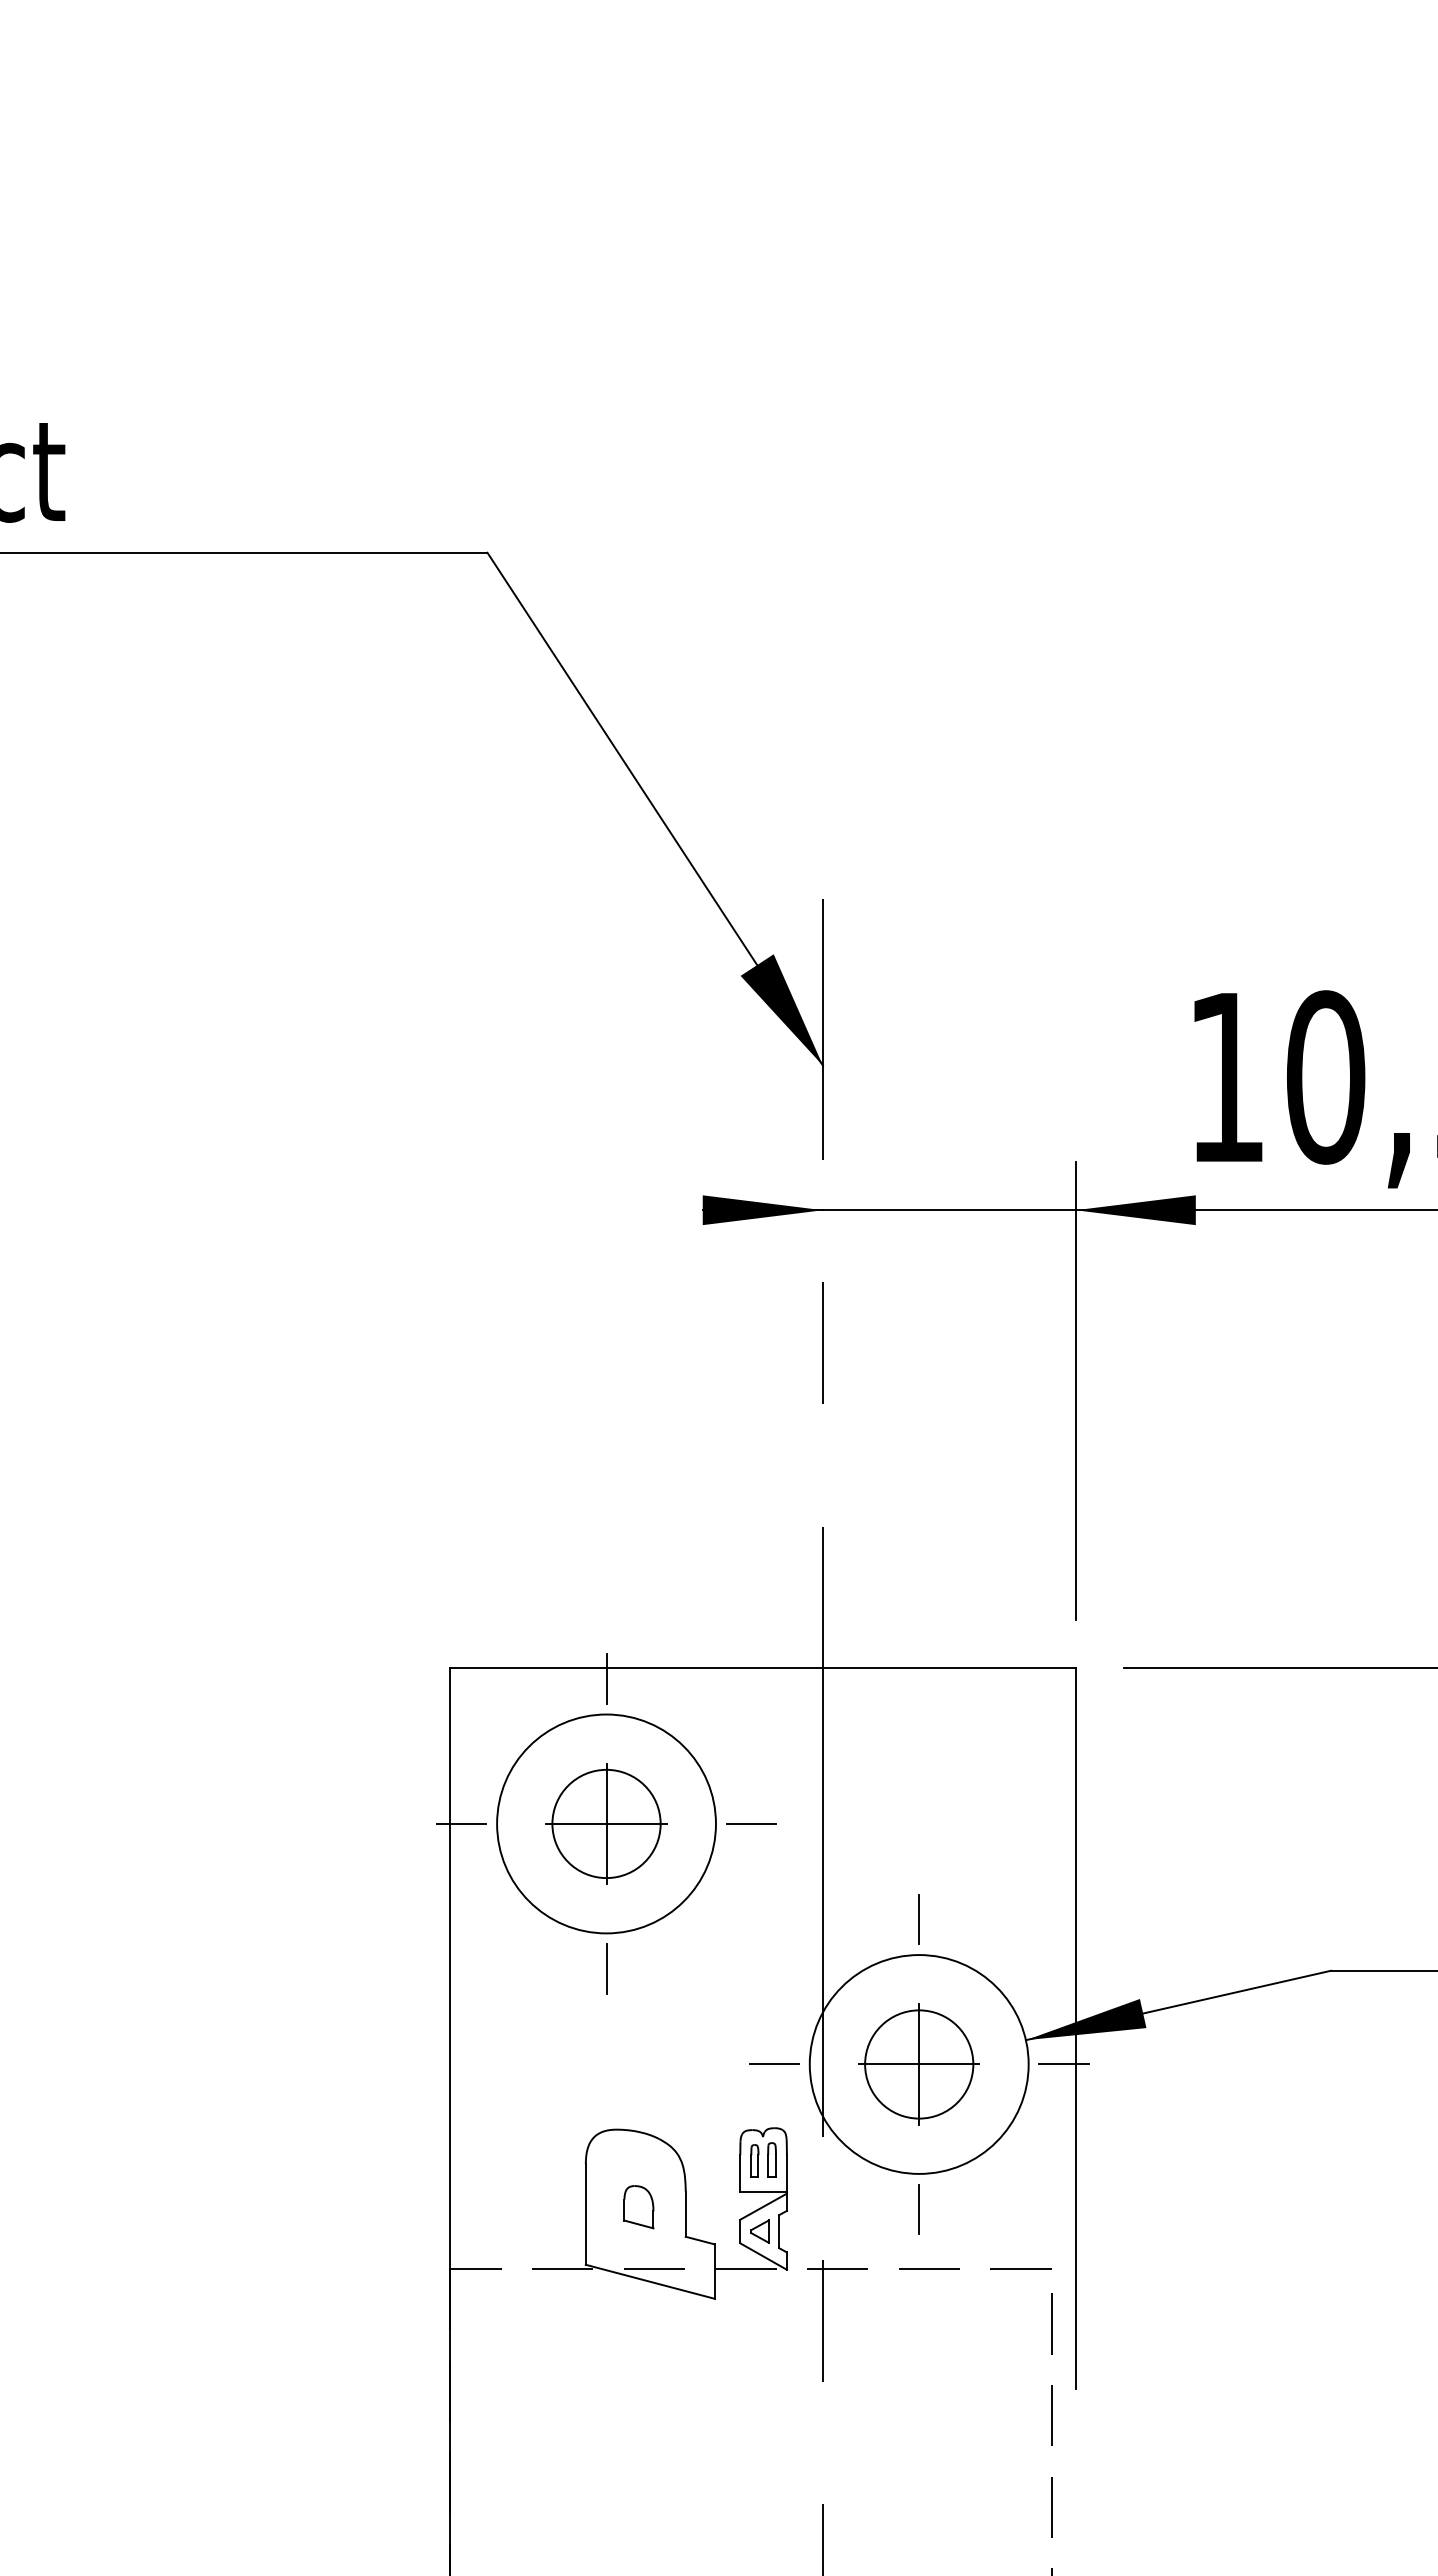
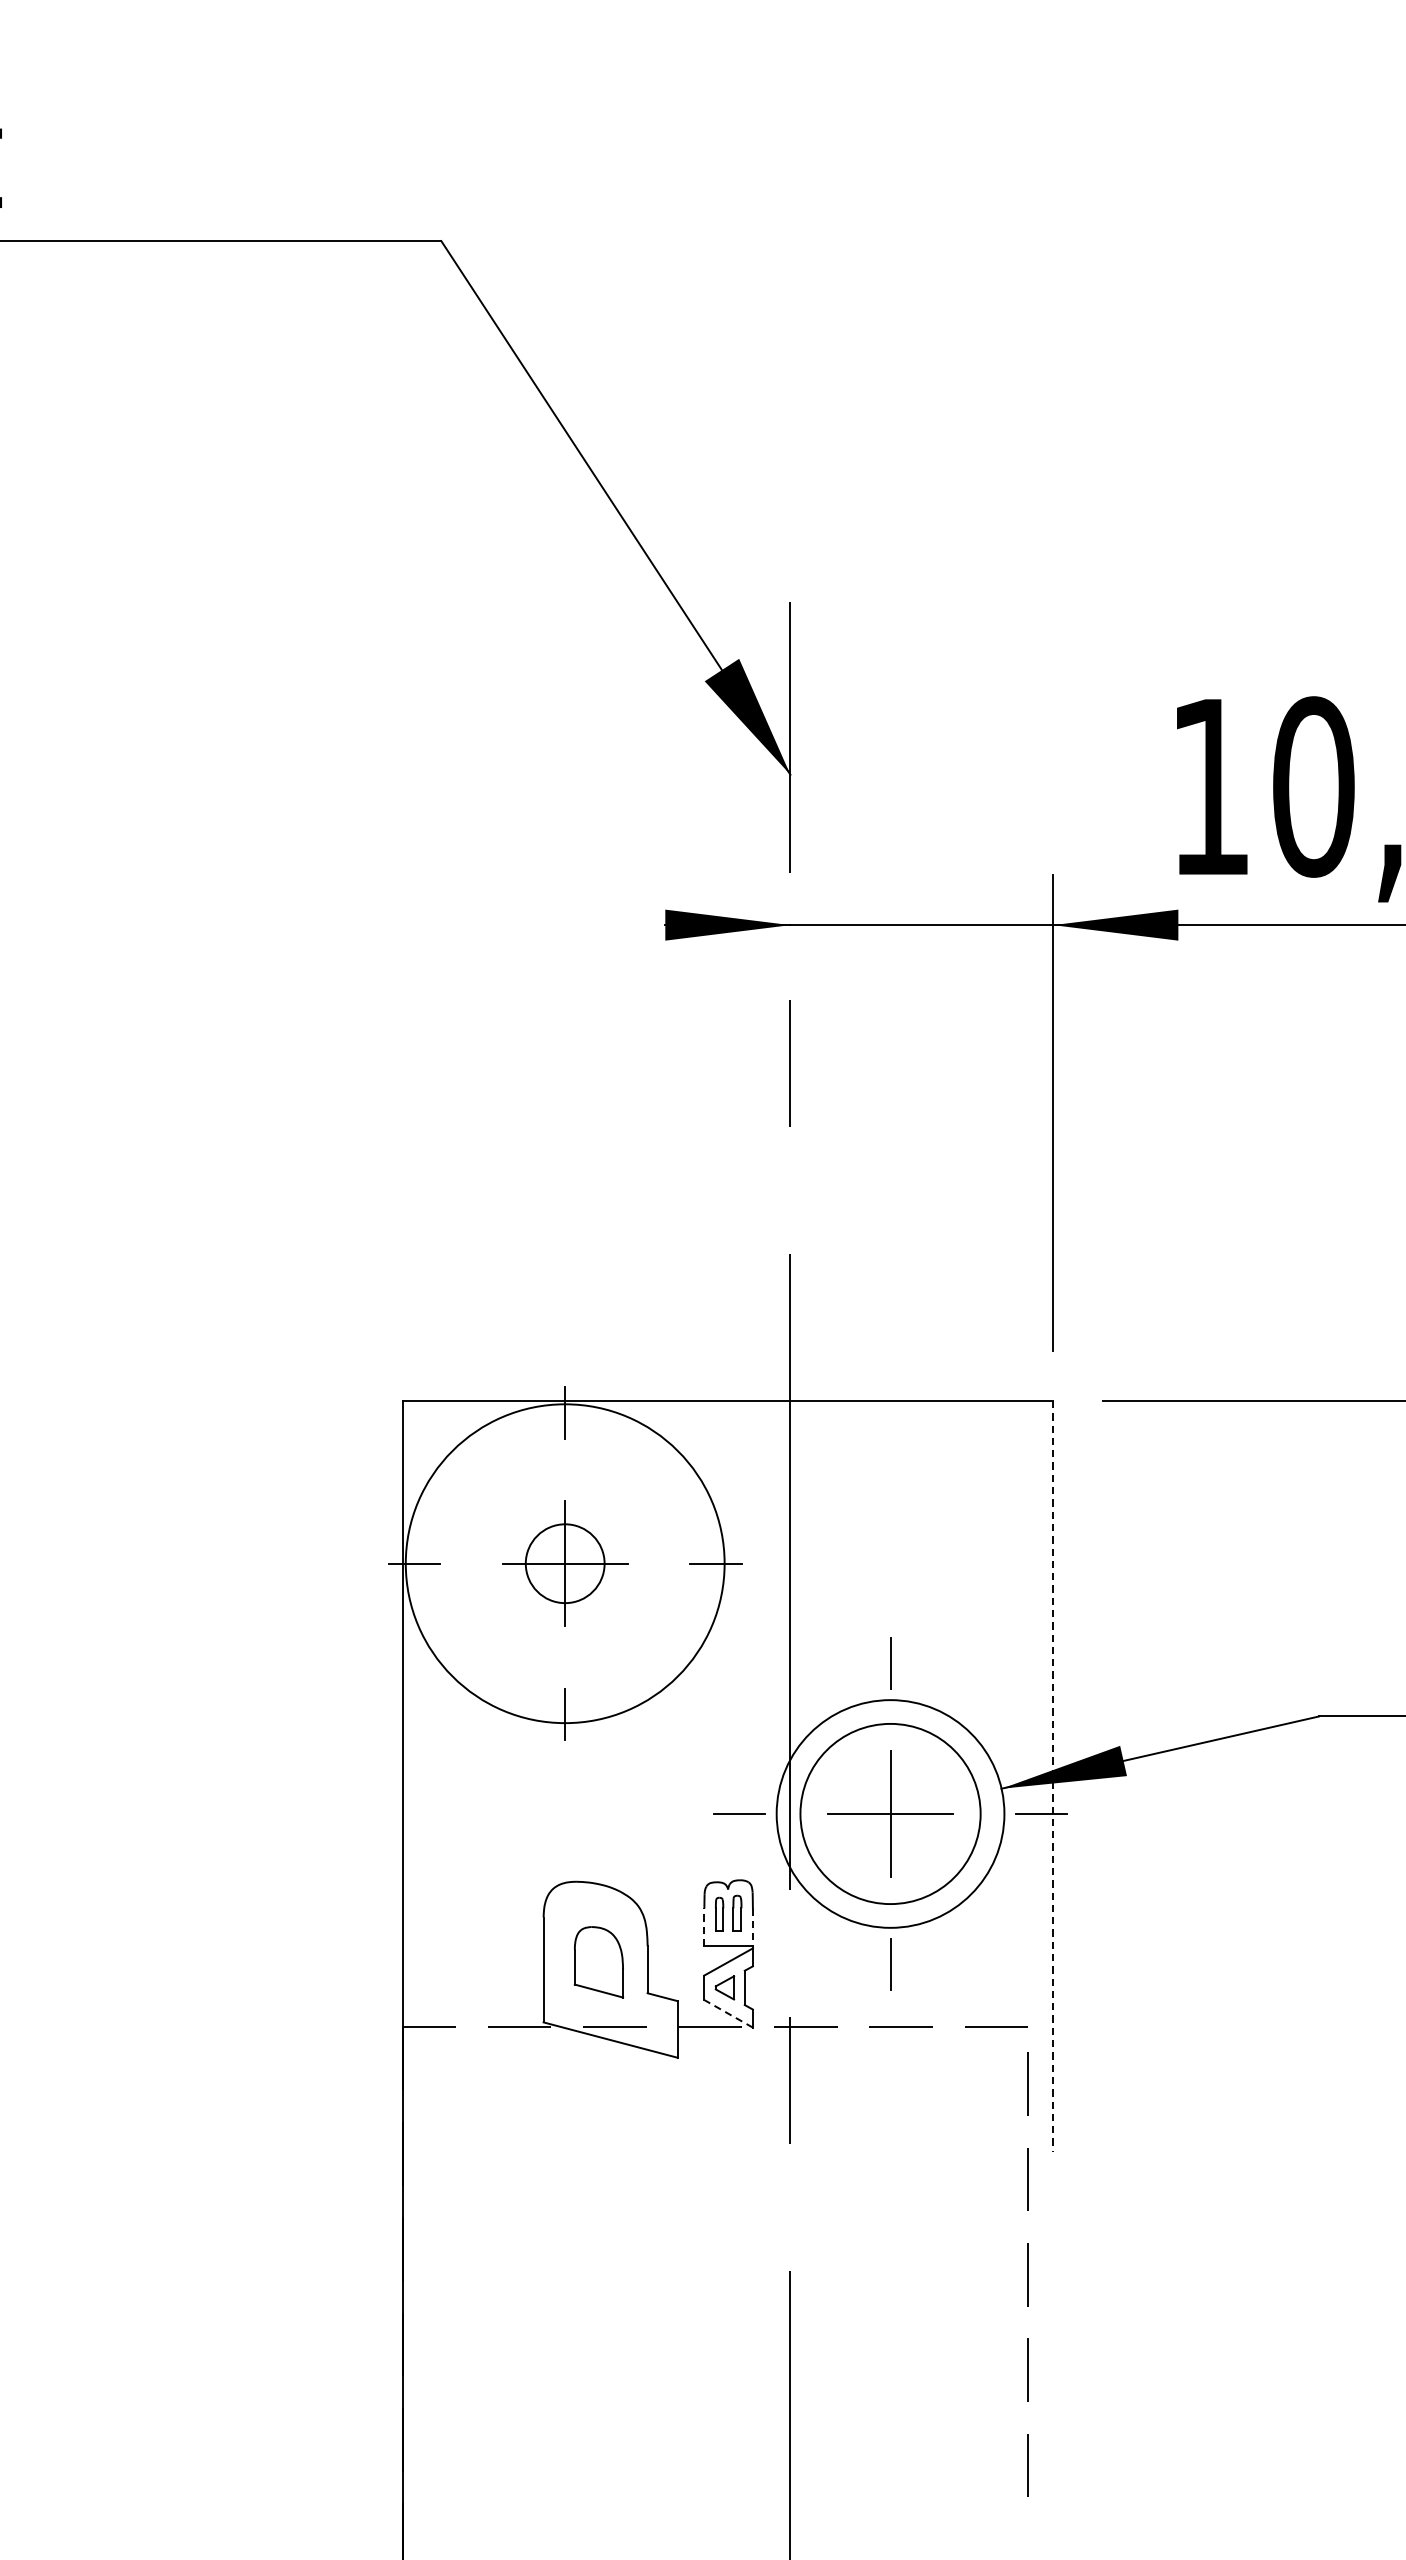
circle: (606, 1823) -> (565, 1563), size x0.7
circle: (606, 1823) -> (565, 1563), size x1.4
line: (1075, 2028) -> (1053, 1776), solid -> dashed
circle: (919, 2064) -> (890, 1814), size x1.6
line: (740, 2172) -> (704, 1926), solid -> dashed
line: (786, 2173) -> (752, 1927), solid -> dashed
part: (638, 2207) -> (598, 1962), size x1.6
line: (763, 2256) -> (728, 2013), solid -> dashed

